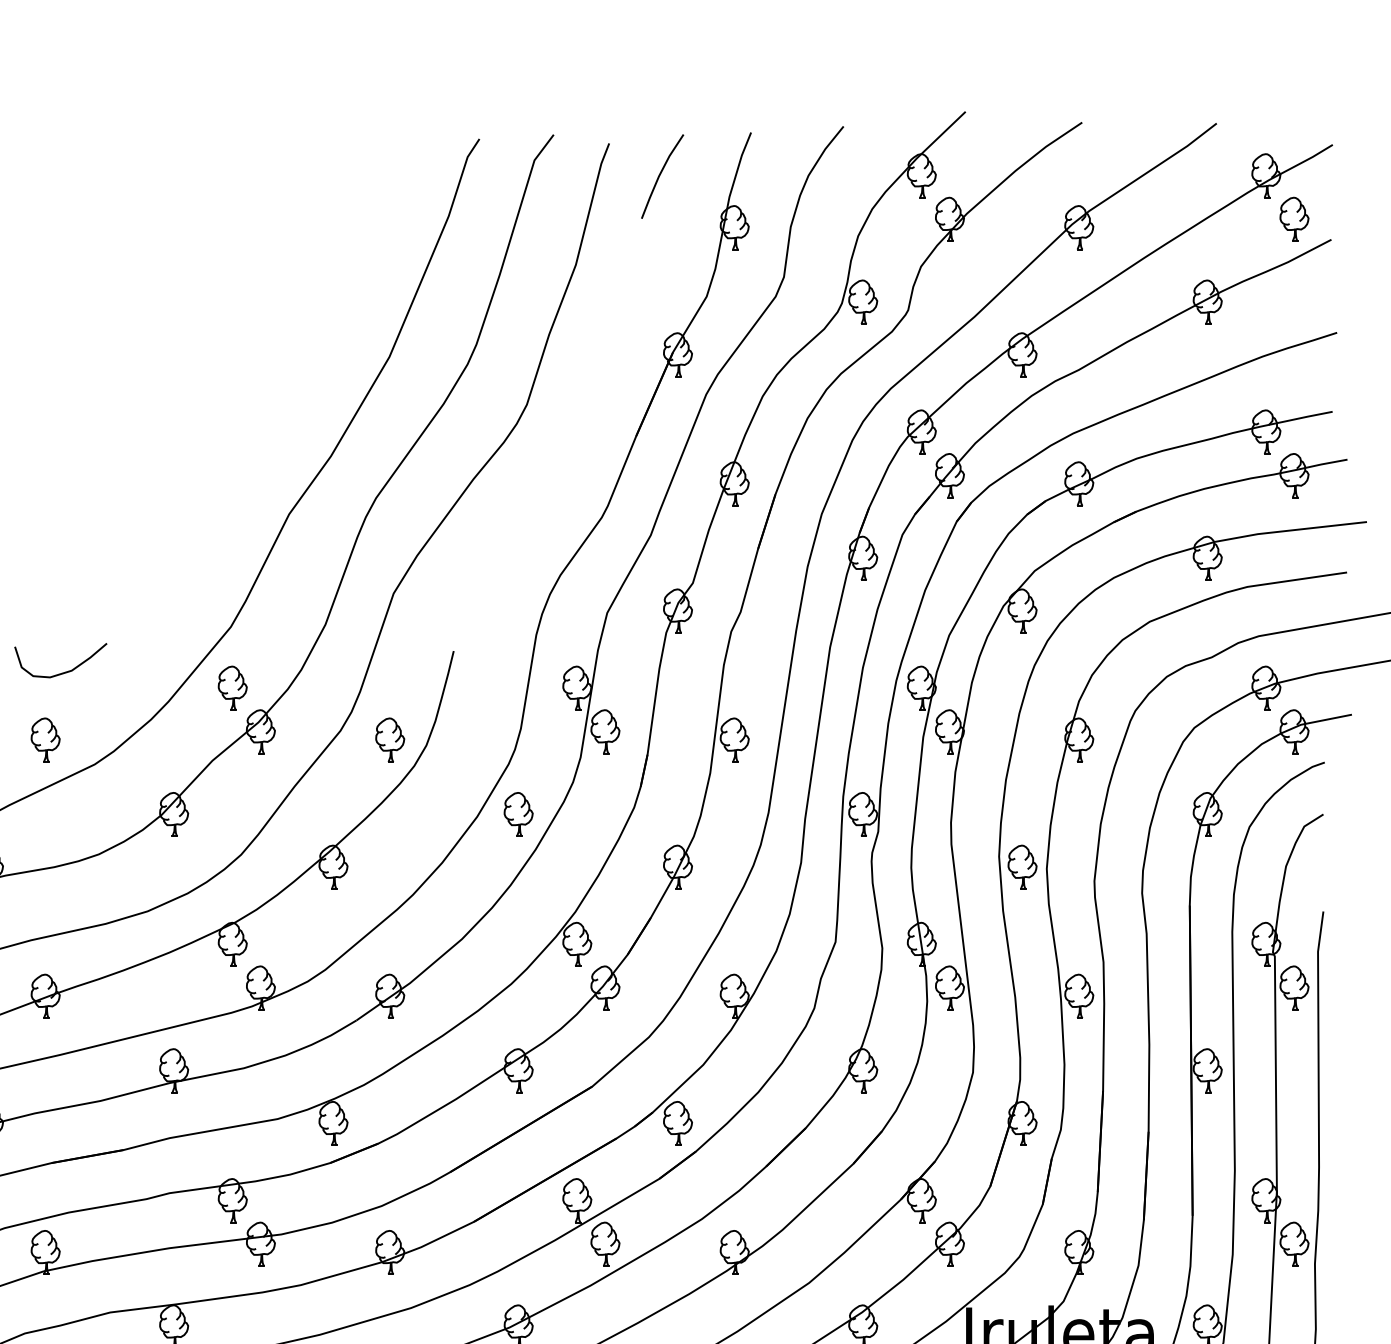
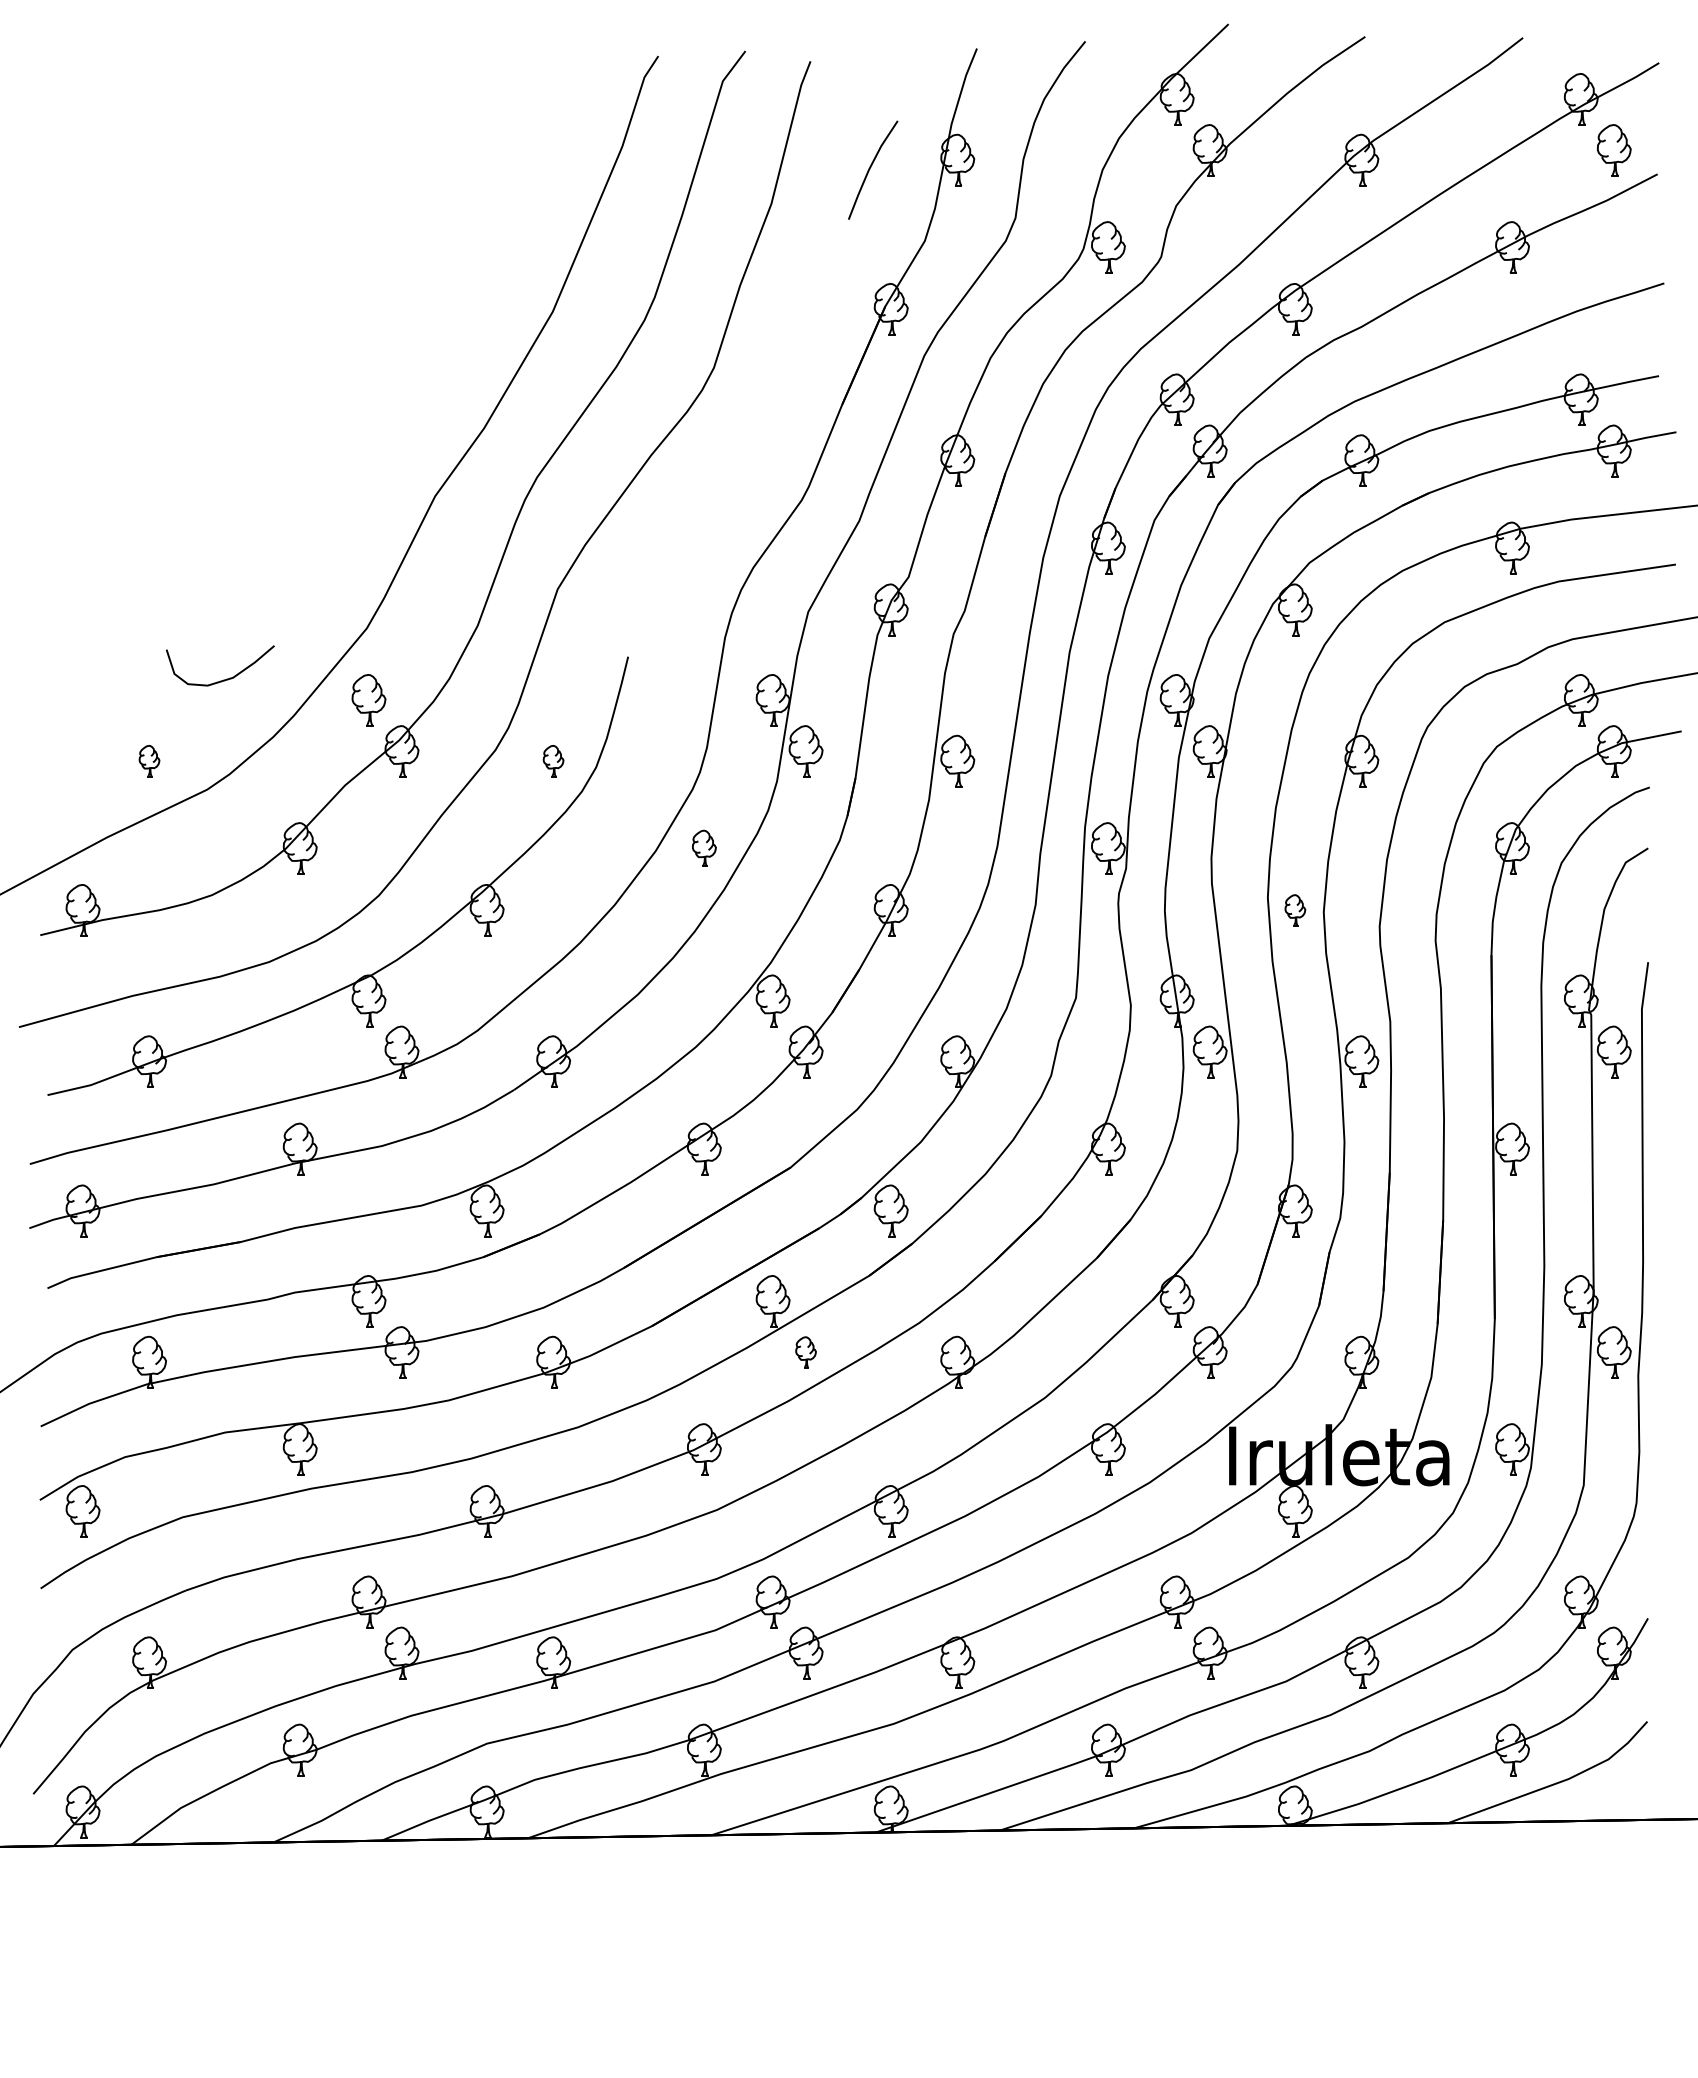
line: (661, 174) -> (871, 167), moved
curve: (63, 672) -> (223, 679), moved
part: (45, 739) -> (149, 760), size x0.6
part: (390, 739) -> (553, 760), size x0.6
part: (518, 814) -> (704, 848), size x0.7
part: (1022, 867) -> (1295, 910), size x0.6
part: (604, 1244) -> (805, 1352), size x0.6

